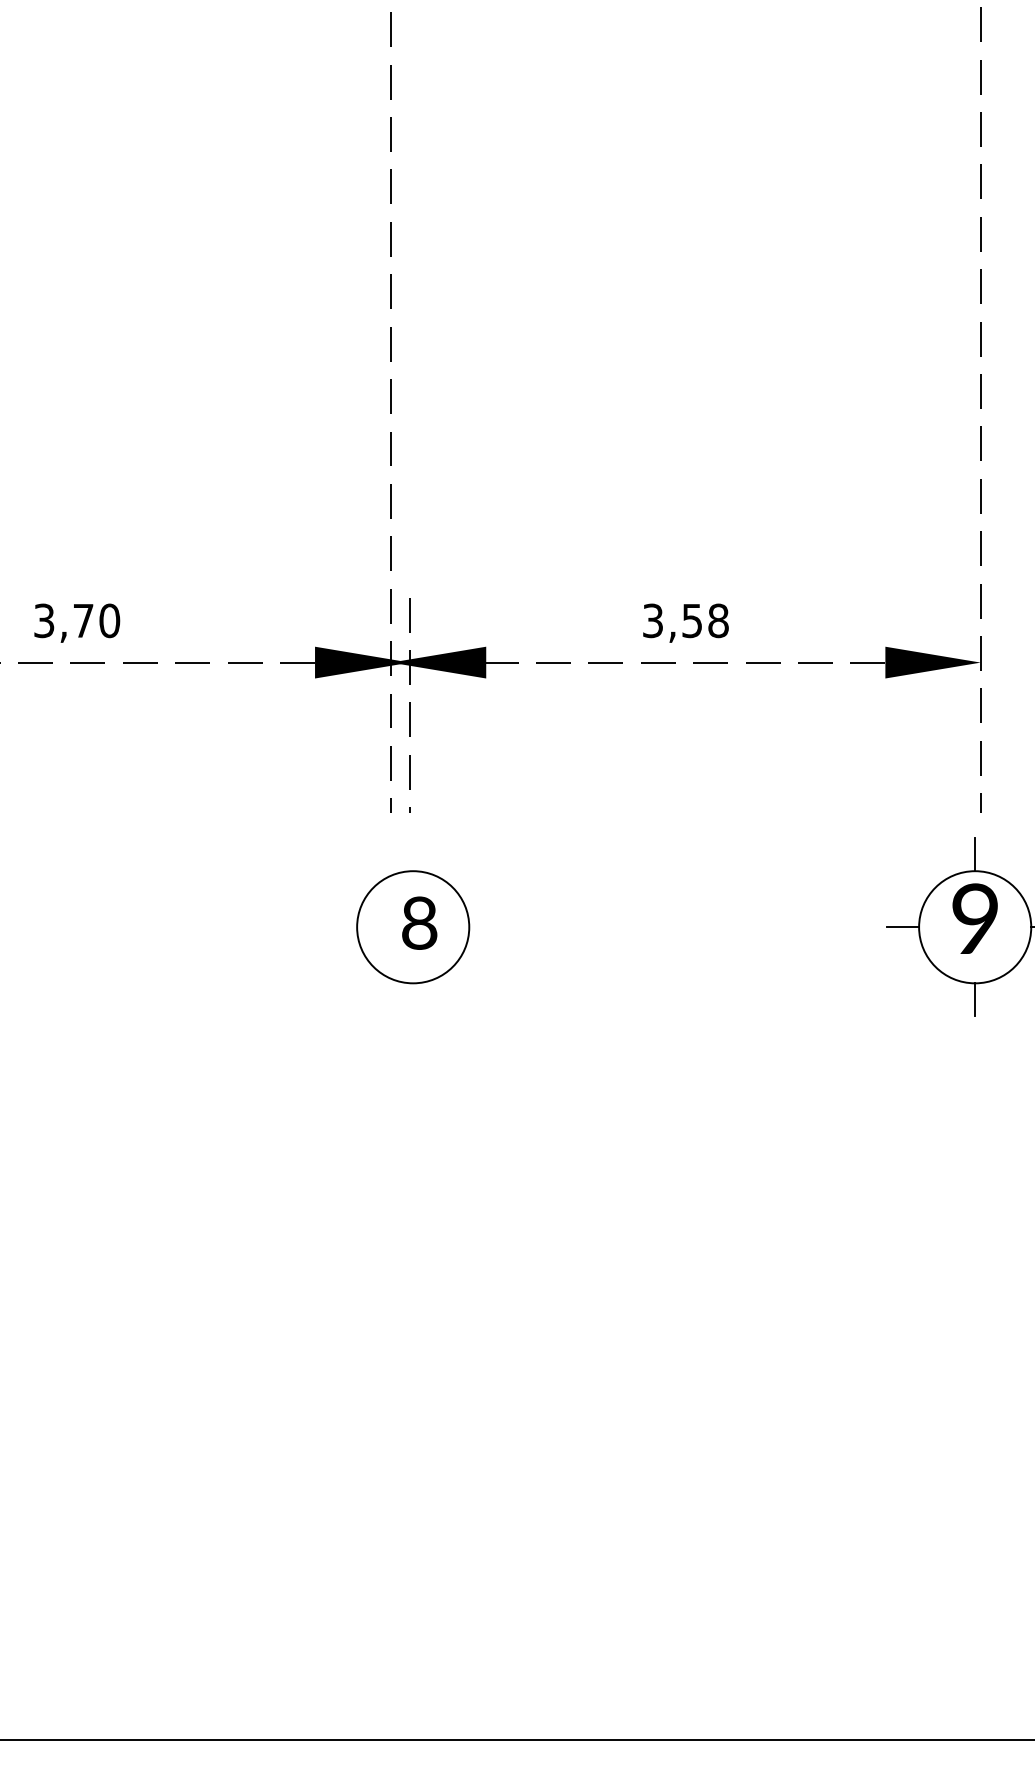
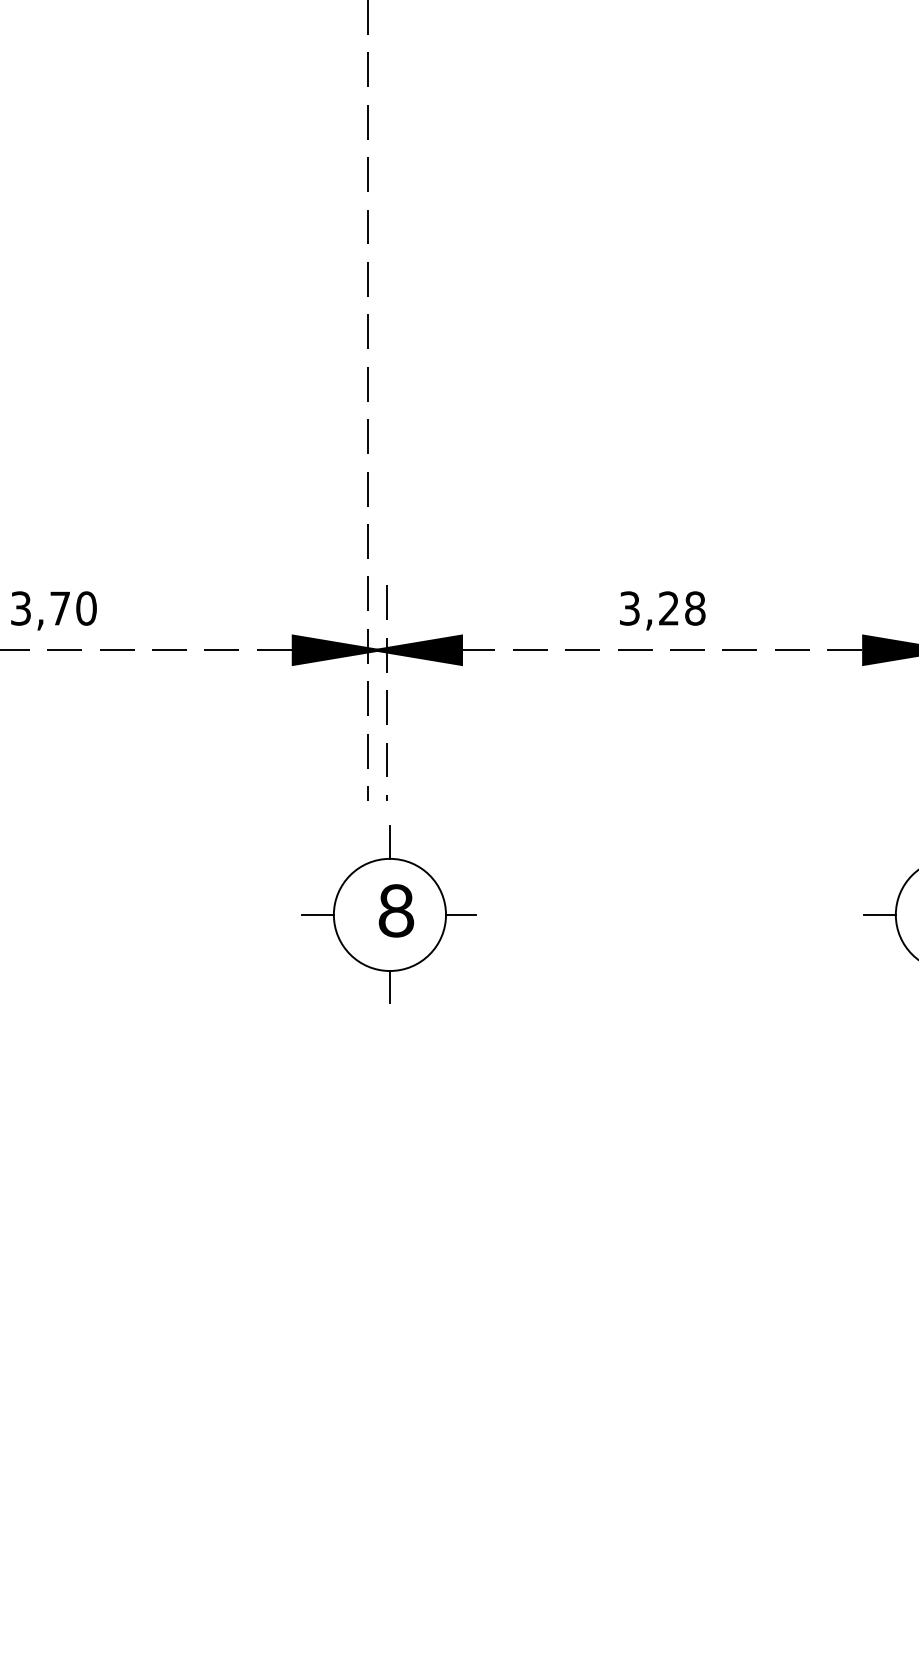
text: (691, 620) -> (668, 608), 3,58 -> 3,28
line: (413, 854) -> (390, 842), added
line: (341, 927) -> (318, 915), added
line: (483, 927) -> (460, 915), added
line: (413, 999) -> (390, 987), added

